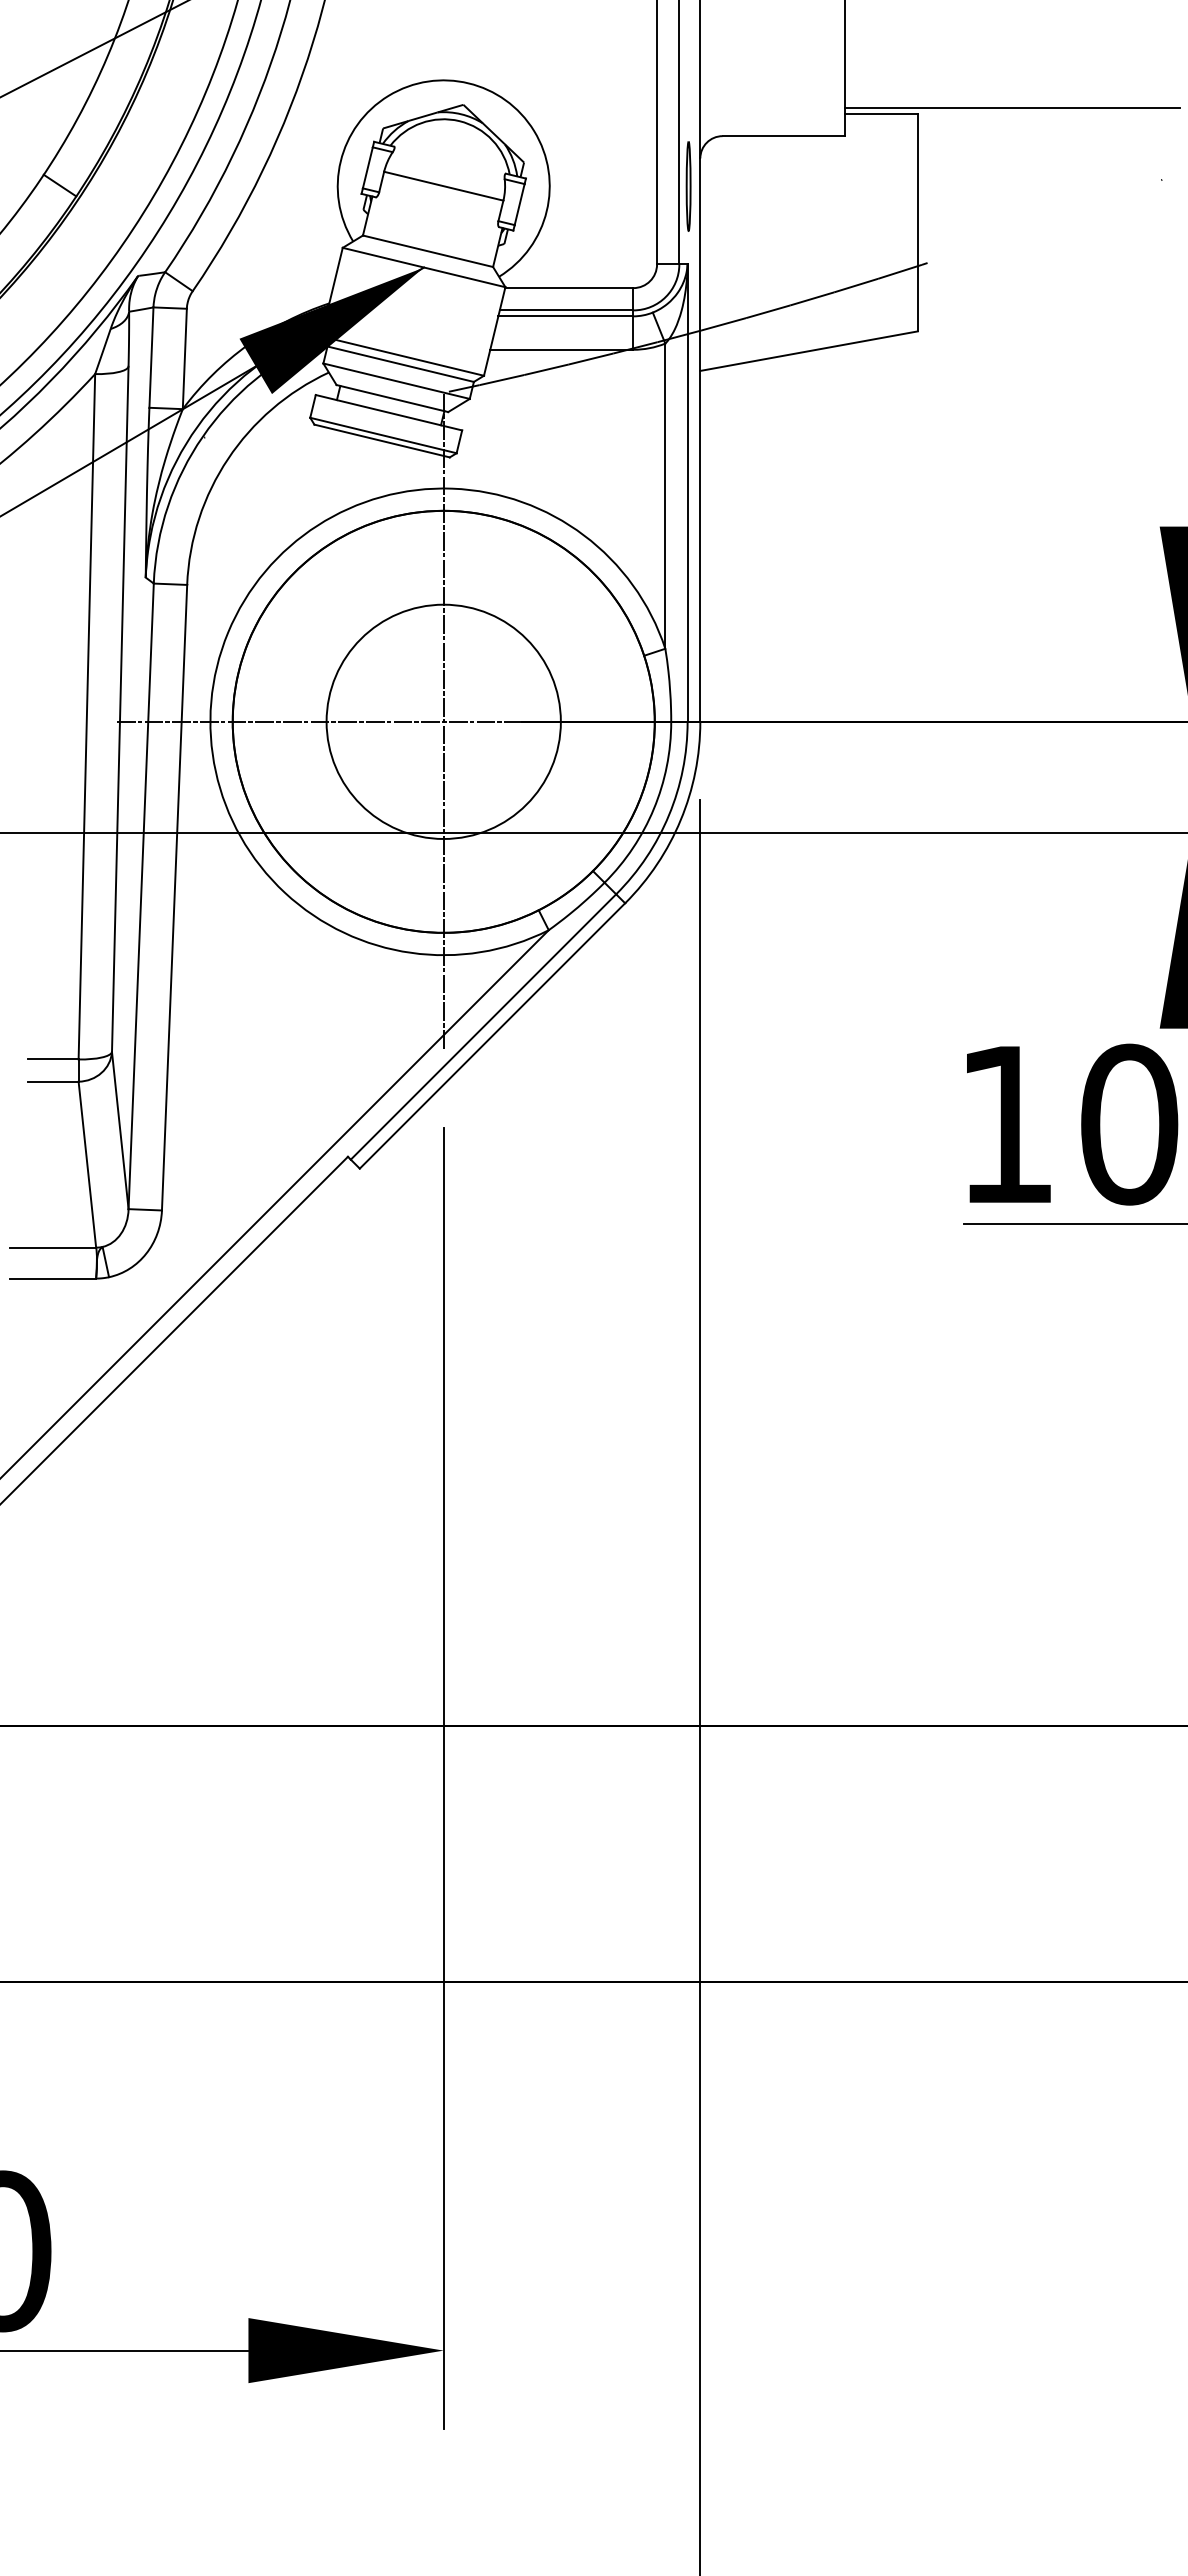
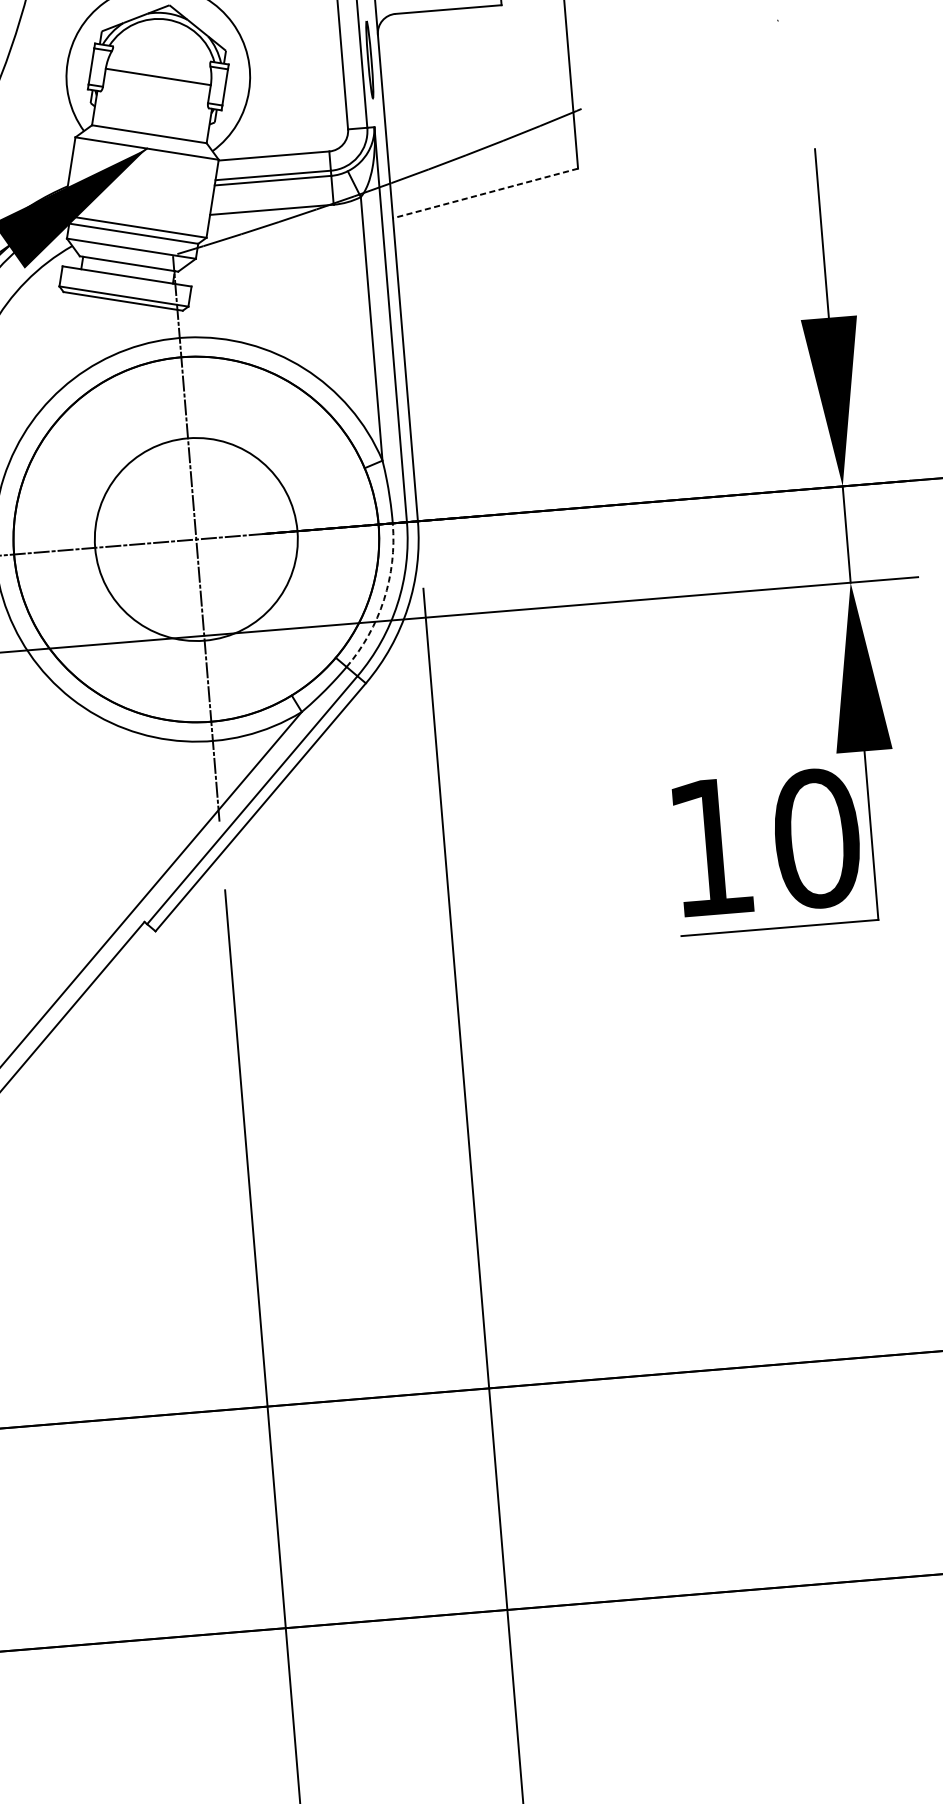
line: (809, 351) -> (485, 193), solid -> dashed
arc: (653, 808) -> (383, 599), solid -> dashed

